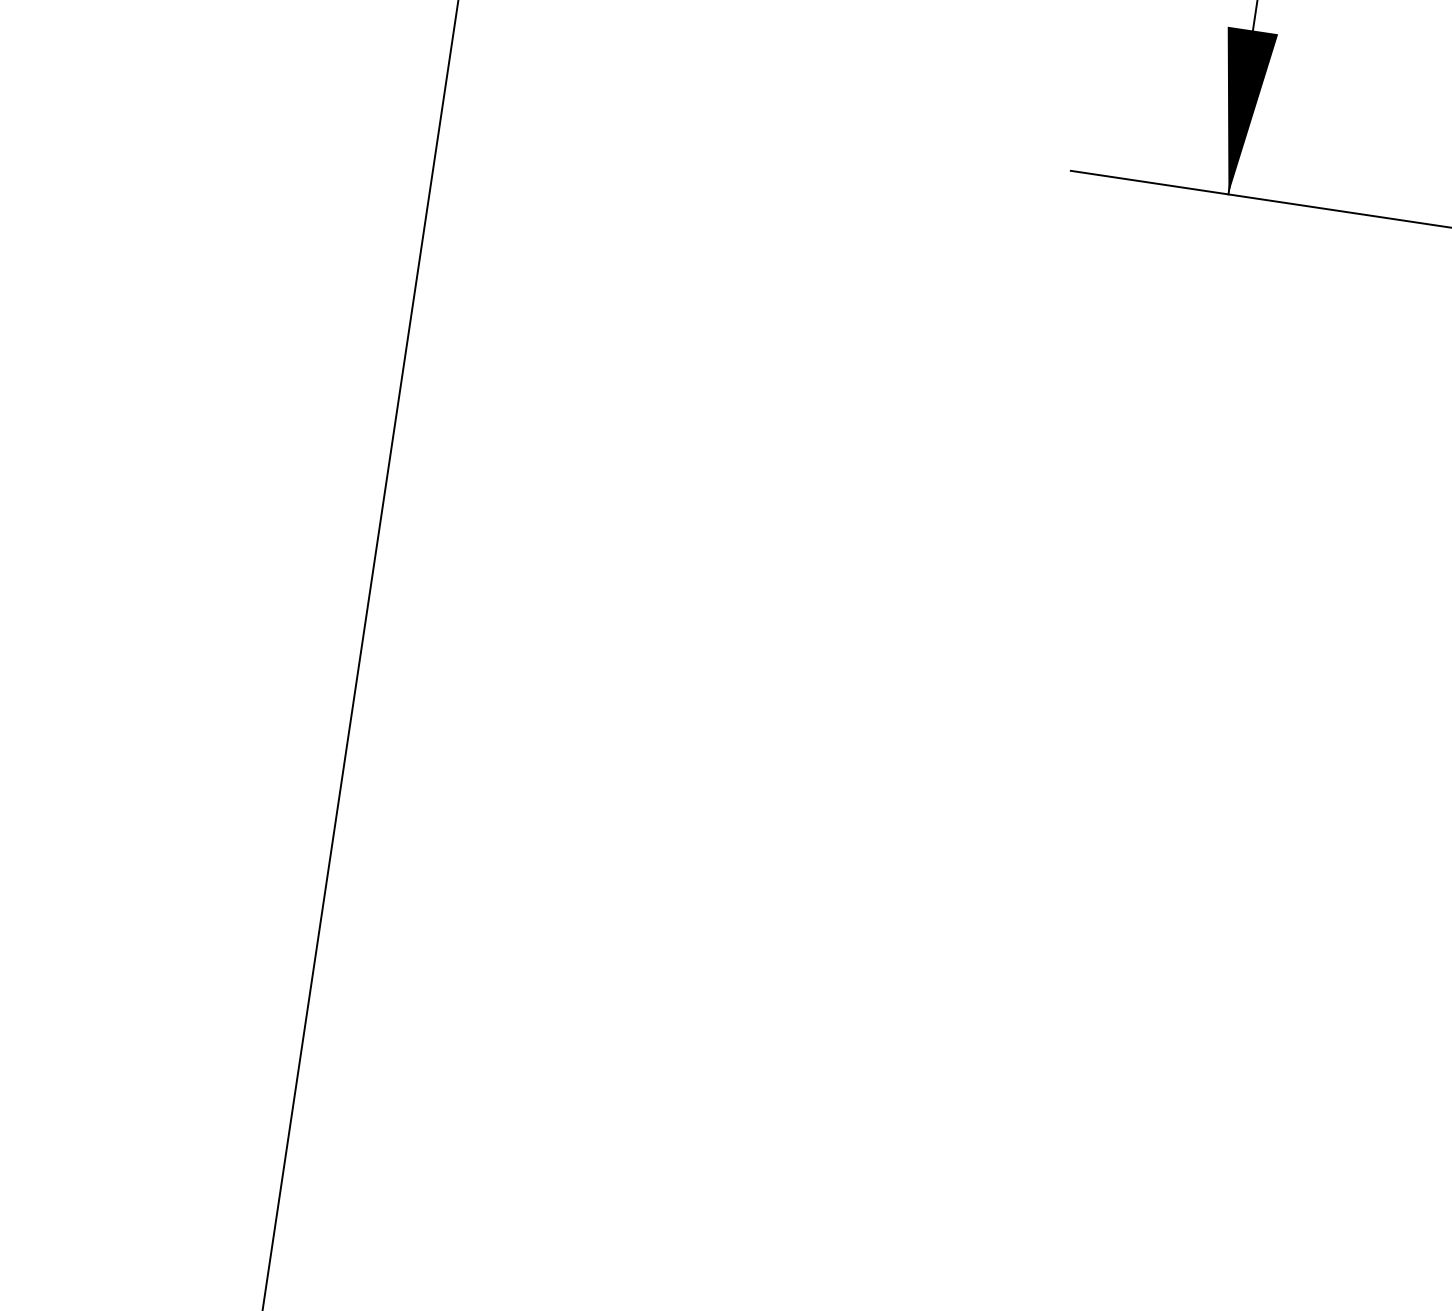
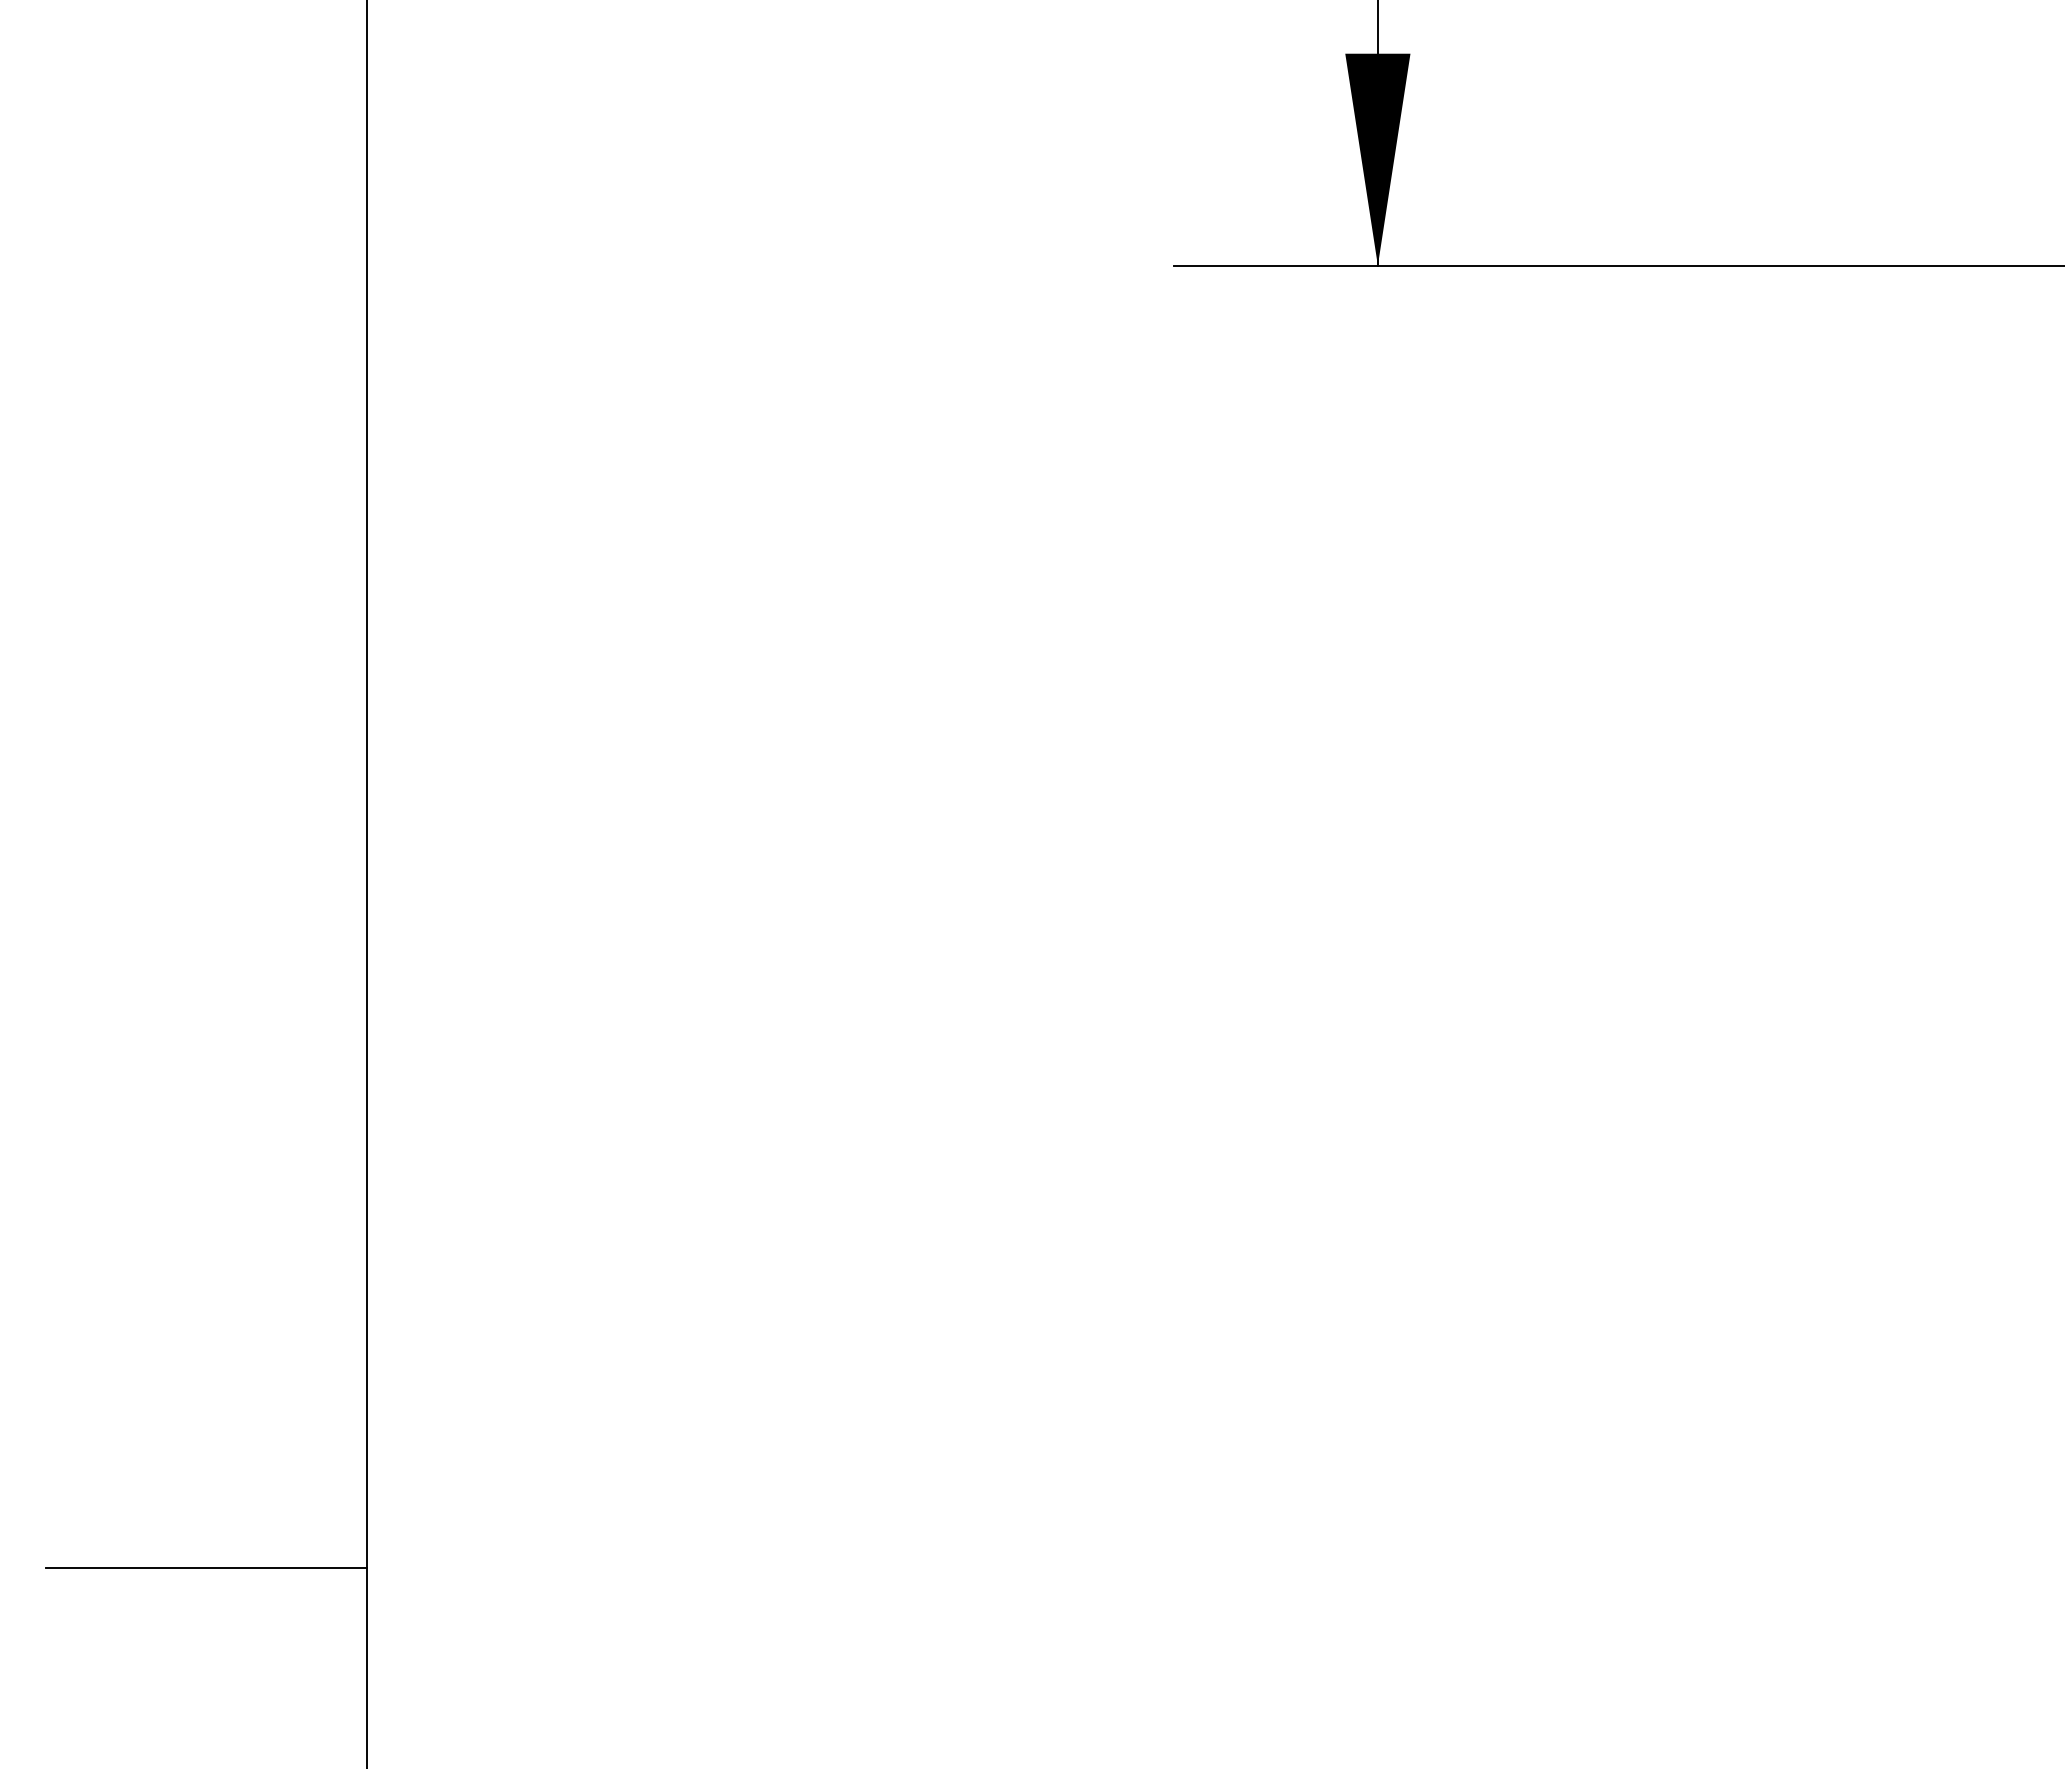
line: (171, 1066) -> (206, 1568), added

